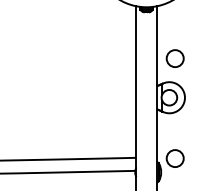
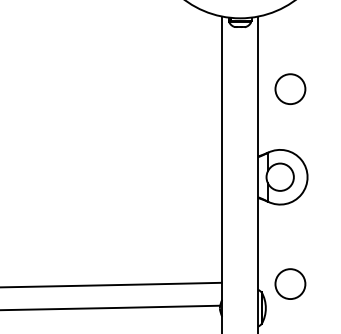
circle: (174, 58) -> (289, 88), moved

